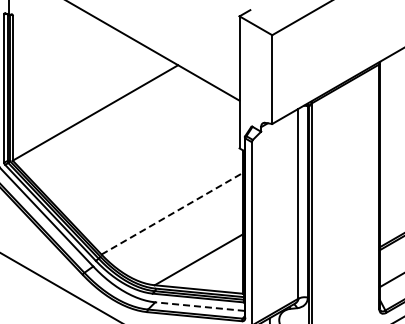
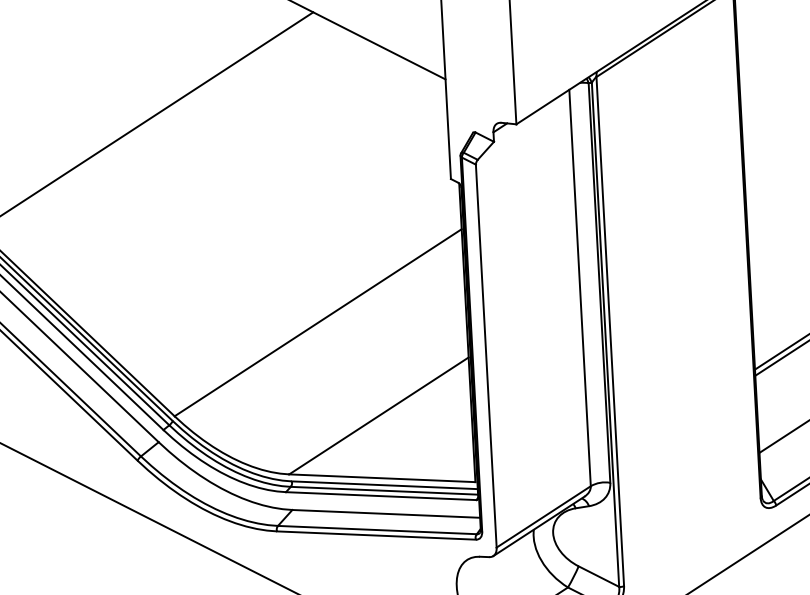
line: (172, 213) -> (318, 322), dashed -> solid
line: (200, 306) -> (387, 513), dashed -> solid

